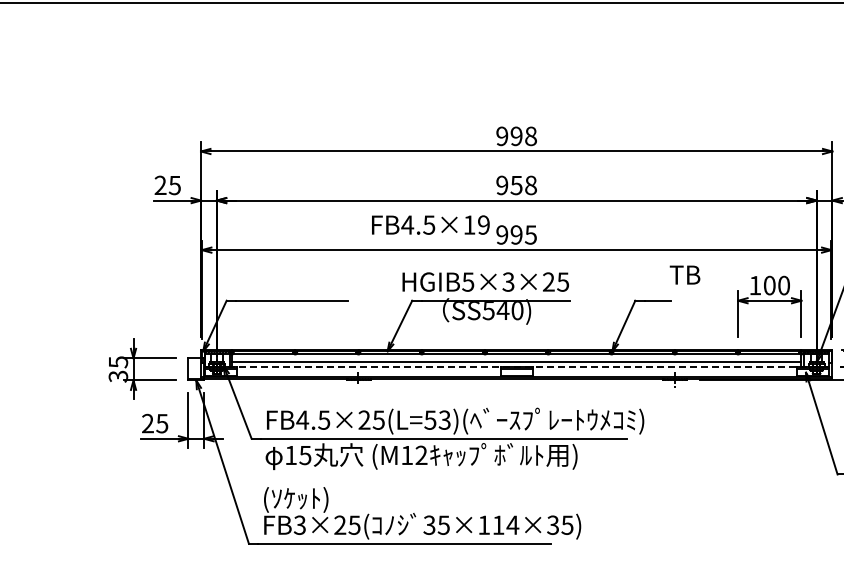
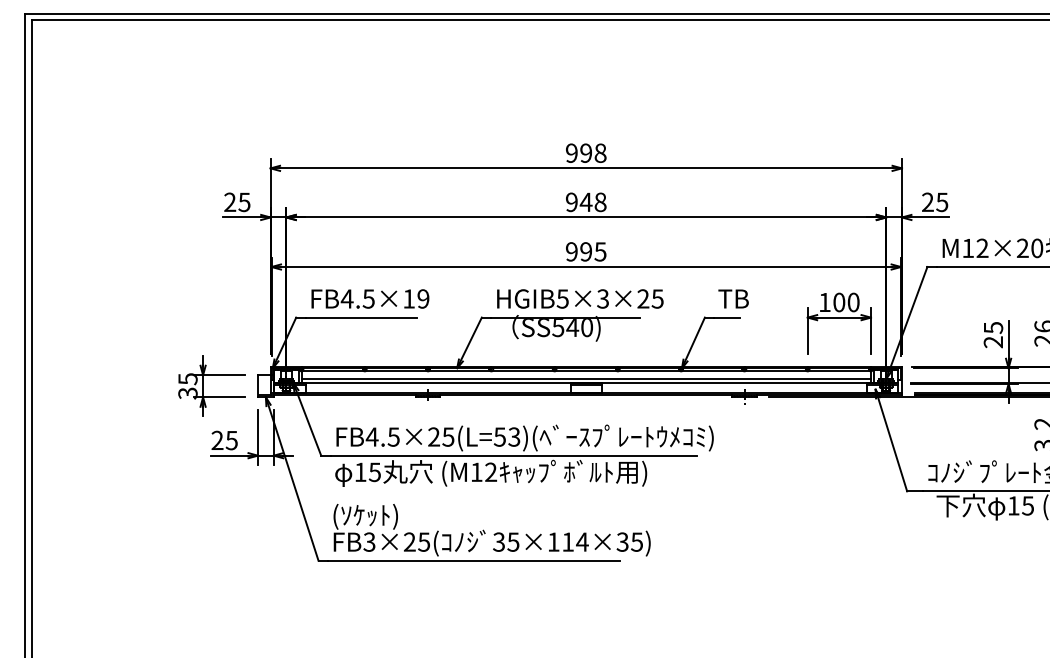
text: (515, 185) -> (585, 202), 958 -> 948
text: (430, 224) -> (370, 298), moved
text: (684, 274) -> (733, 298), moved
text: (485, 281) -> (580, 298), moved
line: (516, 366) -> (586, 383), dashed -> solid

